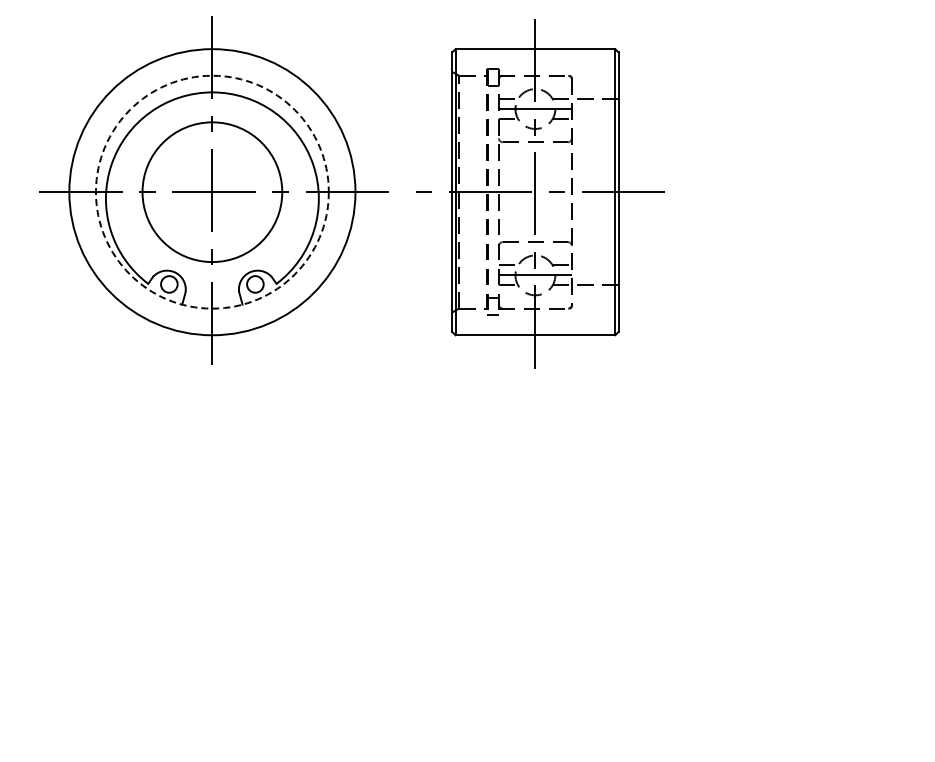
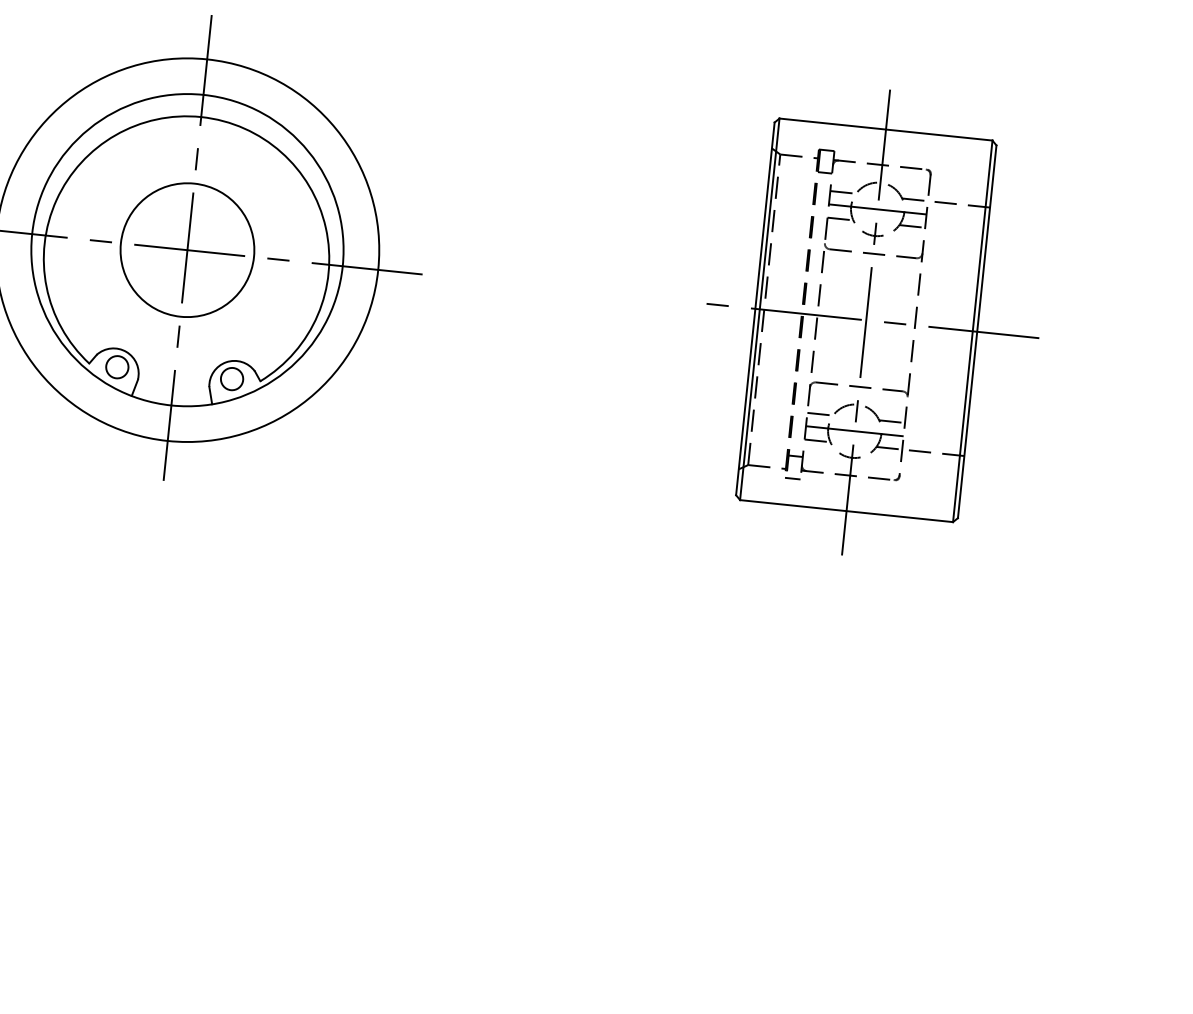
circle: (211, 191) -> (186, 249), dashed -> solid
circle: (212, 192) -> (187, 250), size x0.71
part: (540, 193) -> (872, 322), moved

